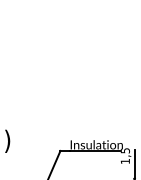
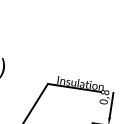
text: (124, 156) -> (103, 97), 1,5 -> 0,8

